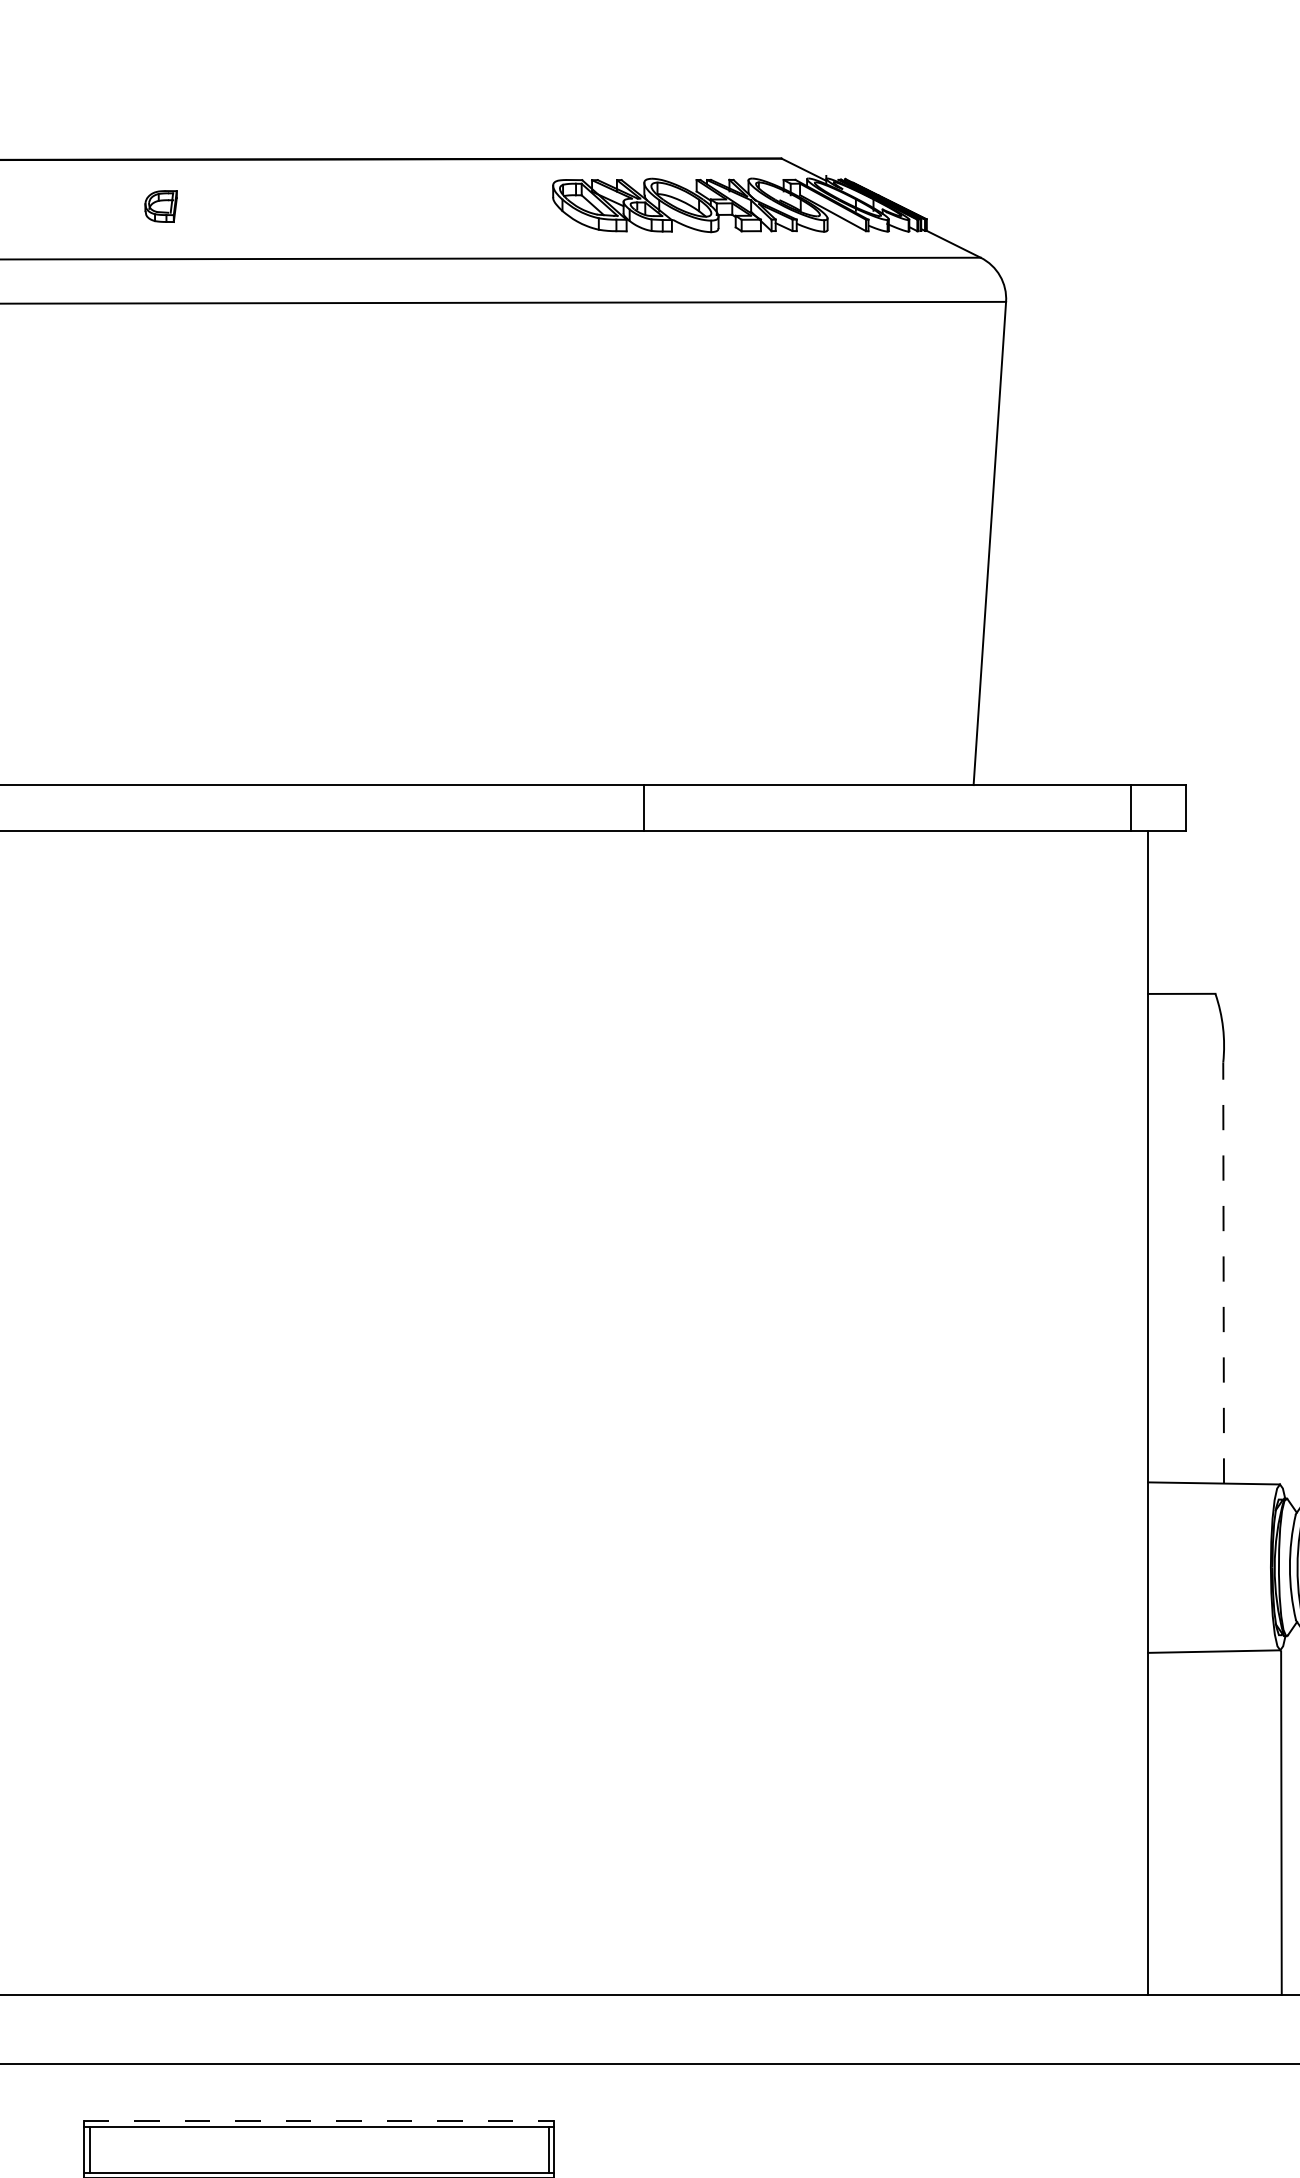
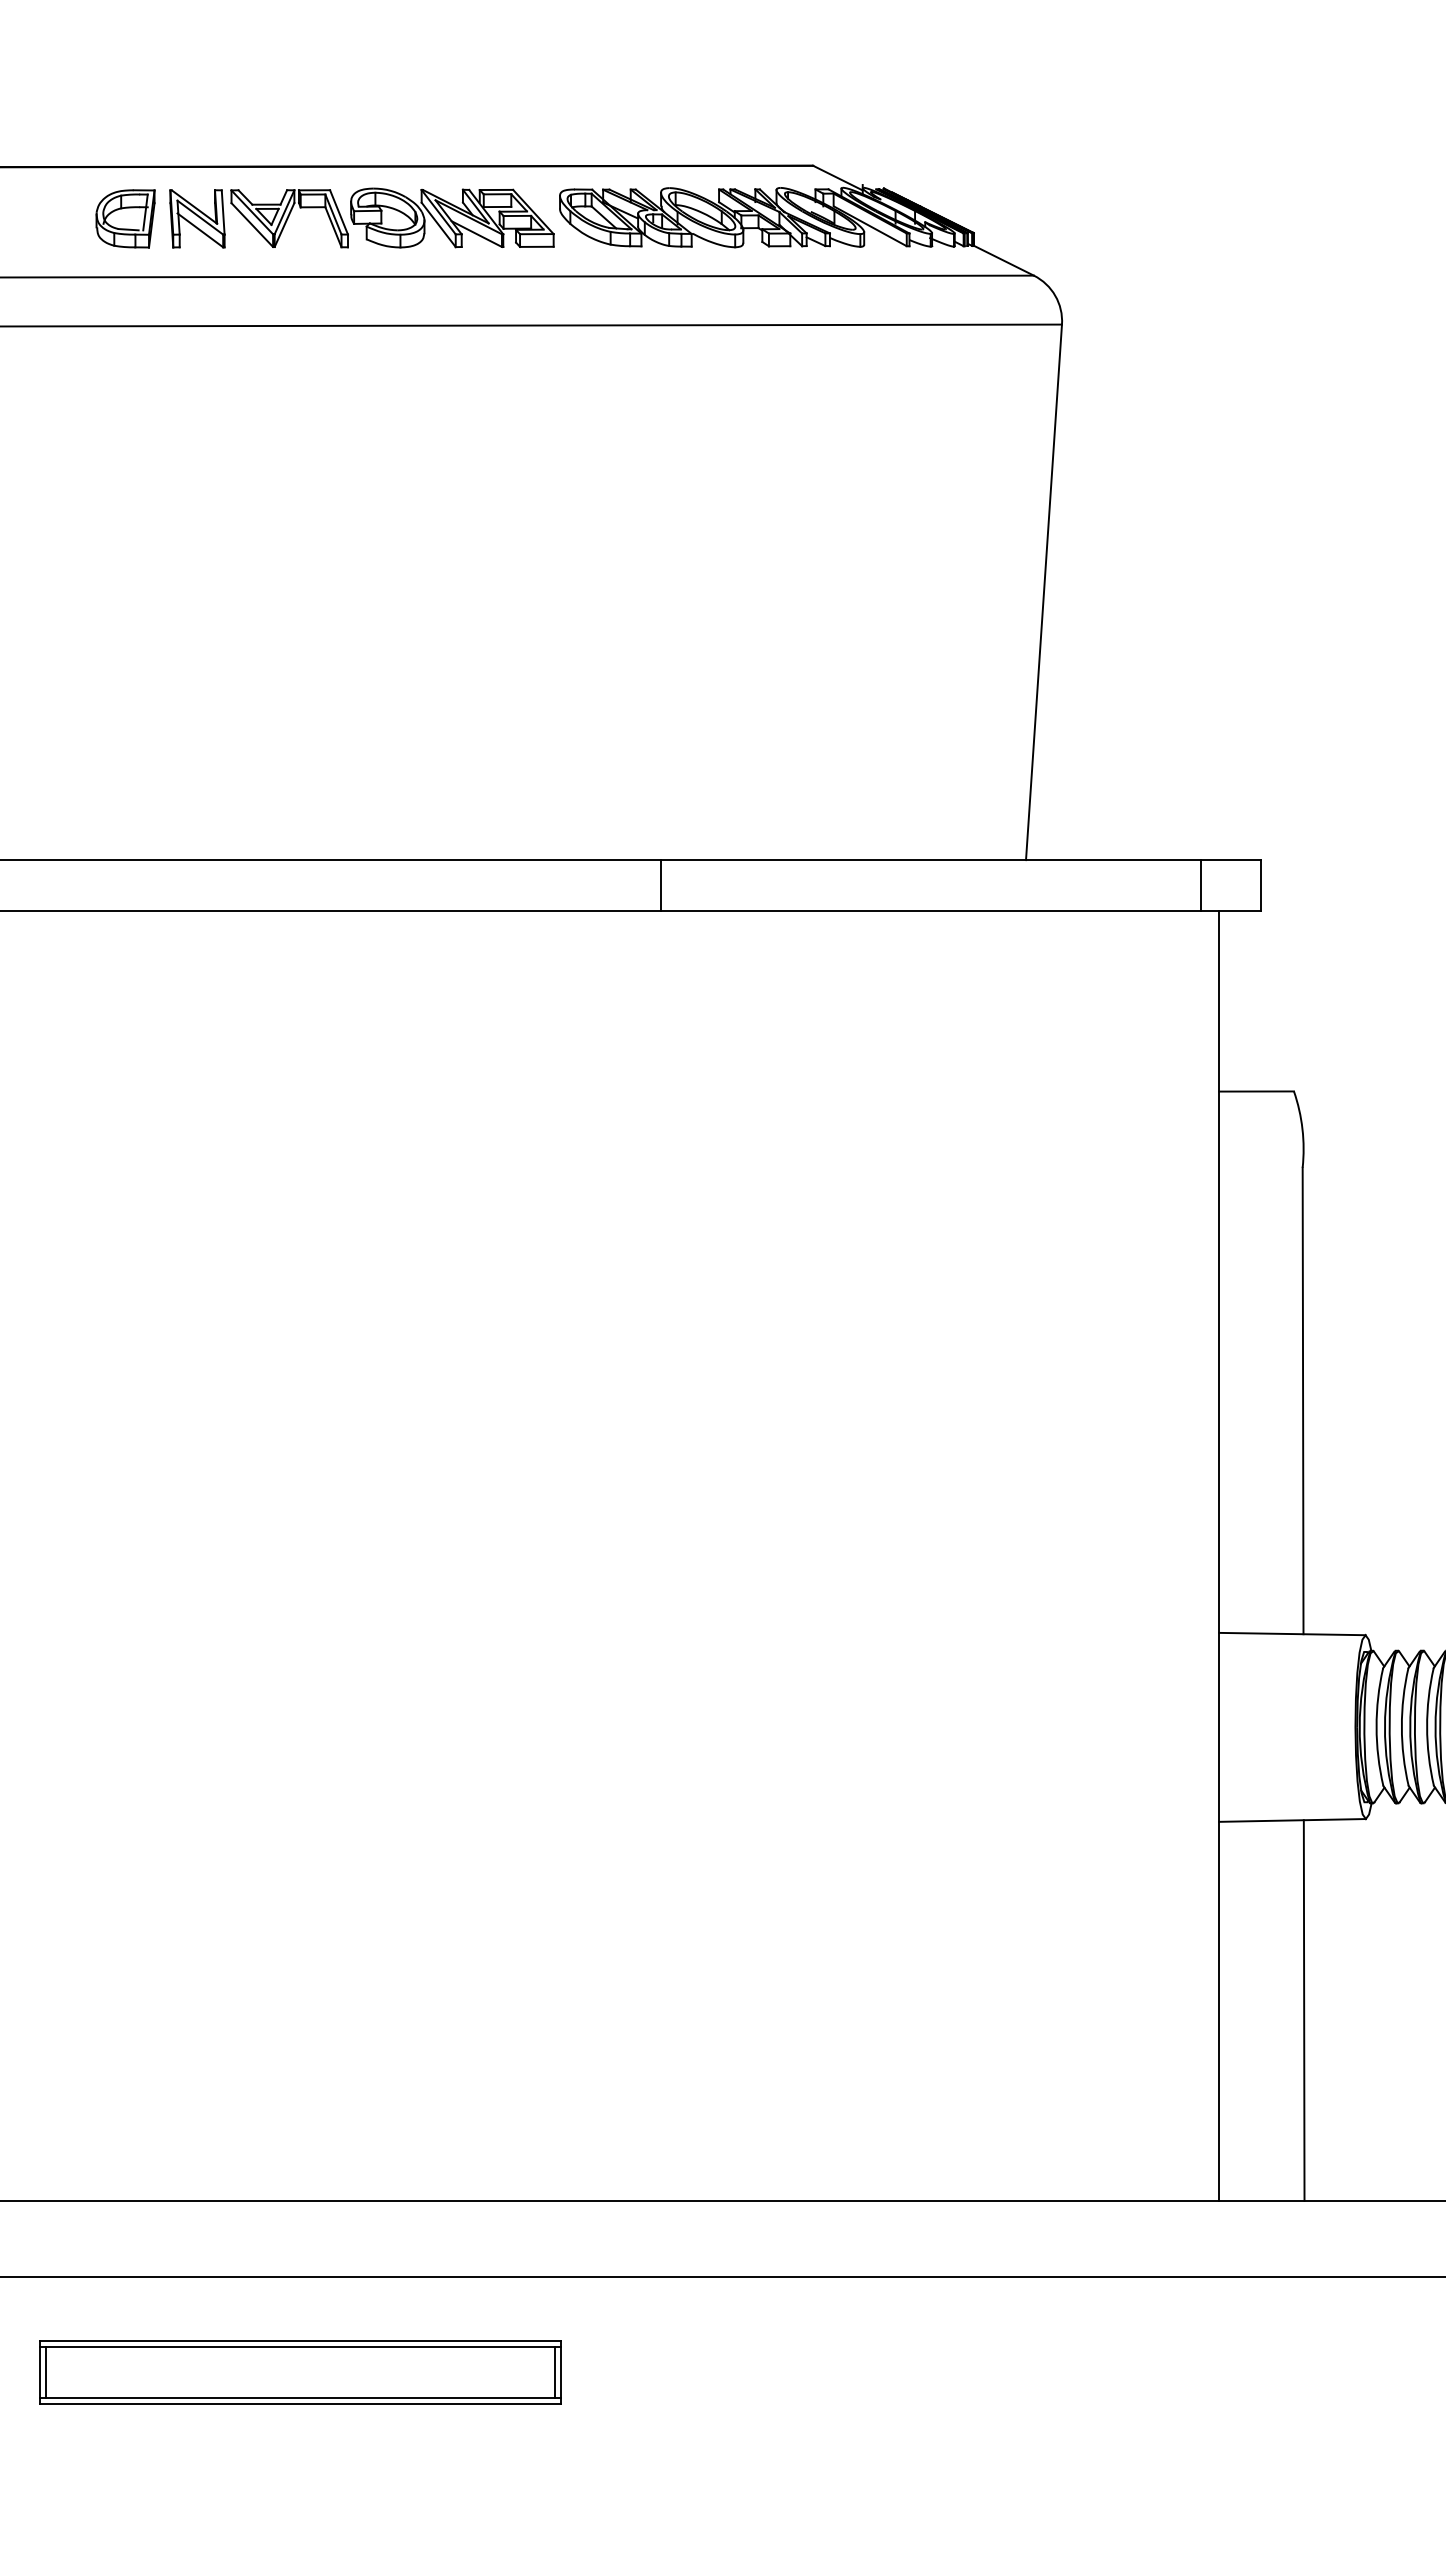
part: (374, 205) -> (361, 217), added
part: (161, 206) -> (125, 218), size x1.67
line: (1223, 1272) -> (1303, 1400), dashed -> solid
line: (1280, 1823) -> (1303, 2010), moved
line: (318, 2120) -> (300, 2340), dashed -> solid

